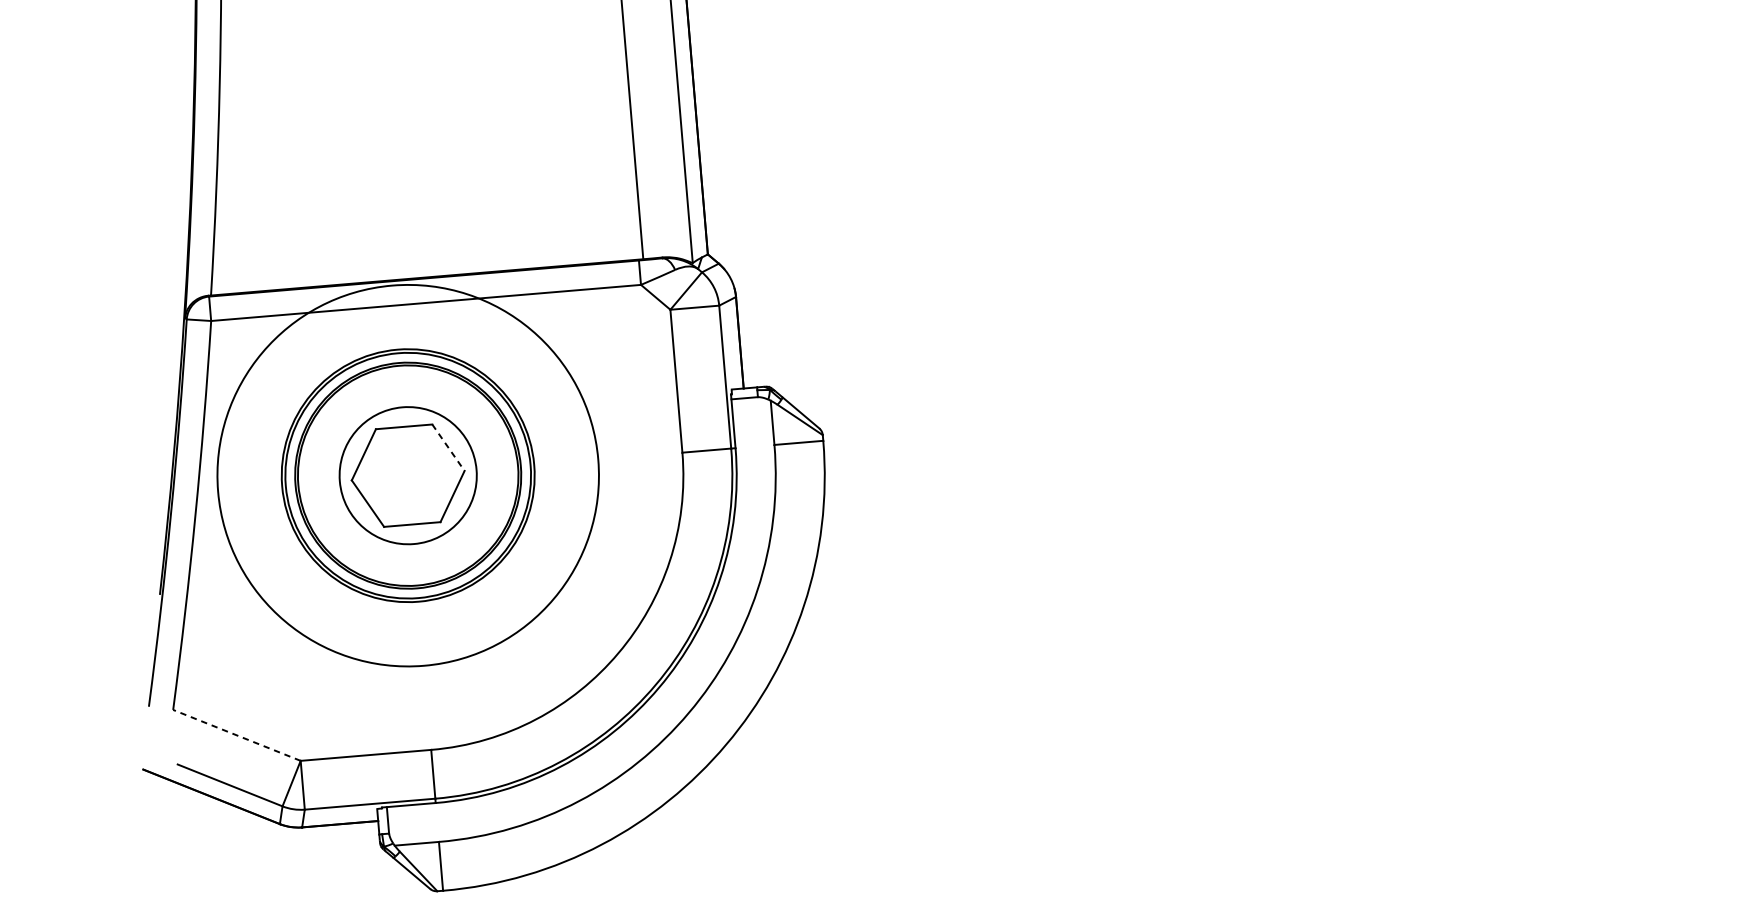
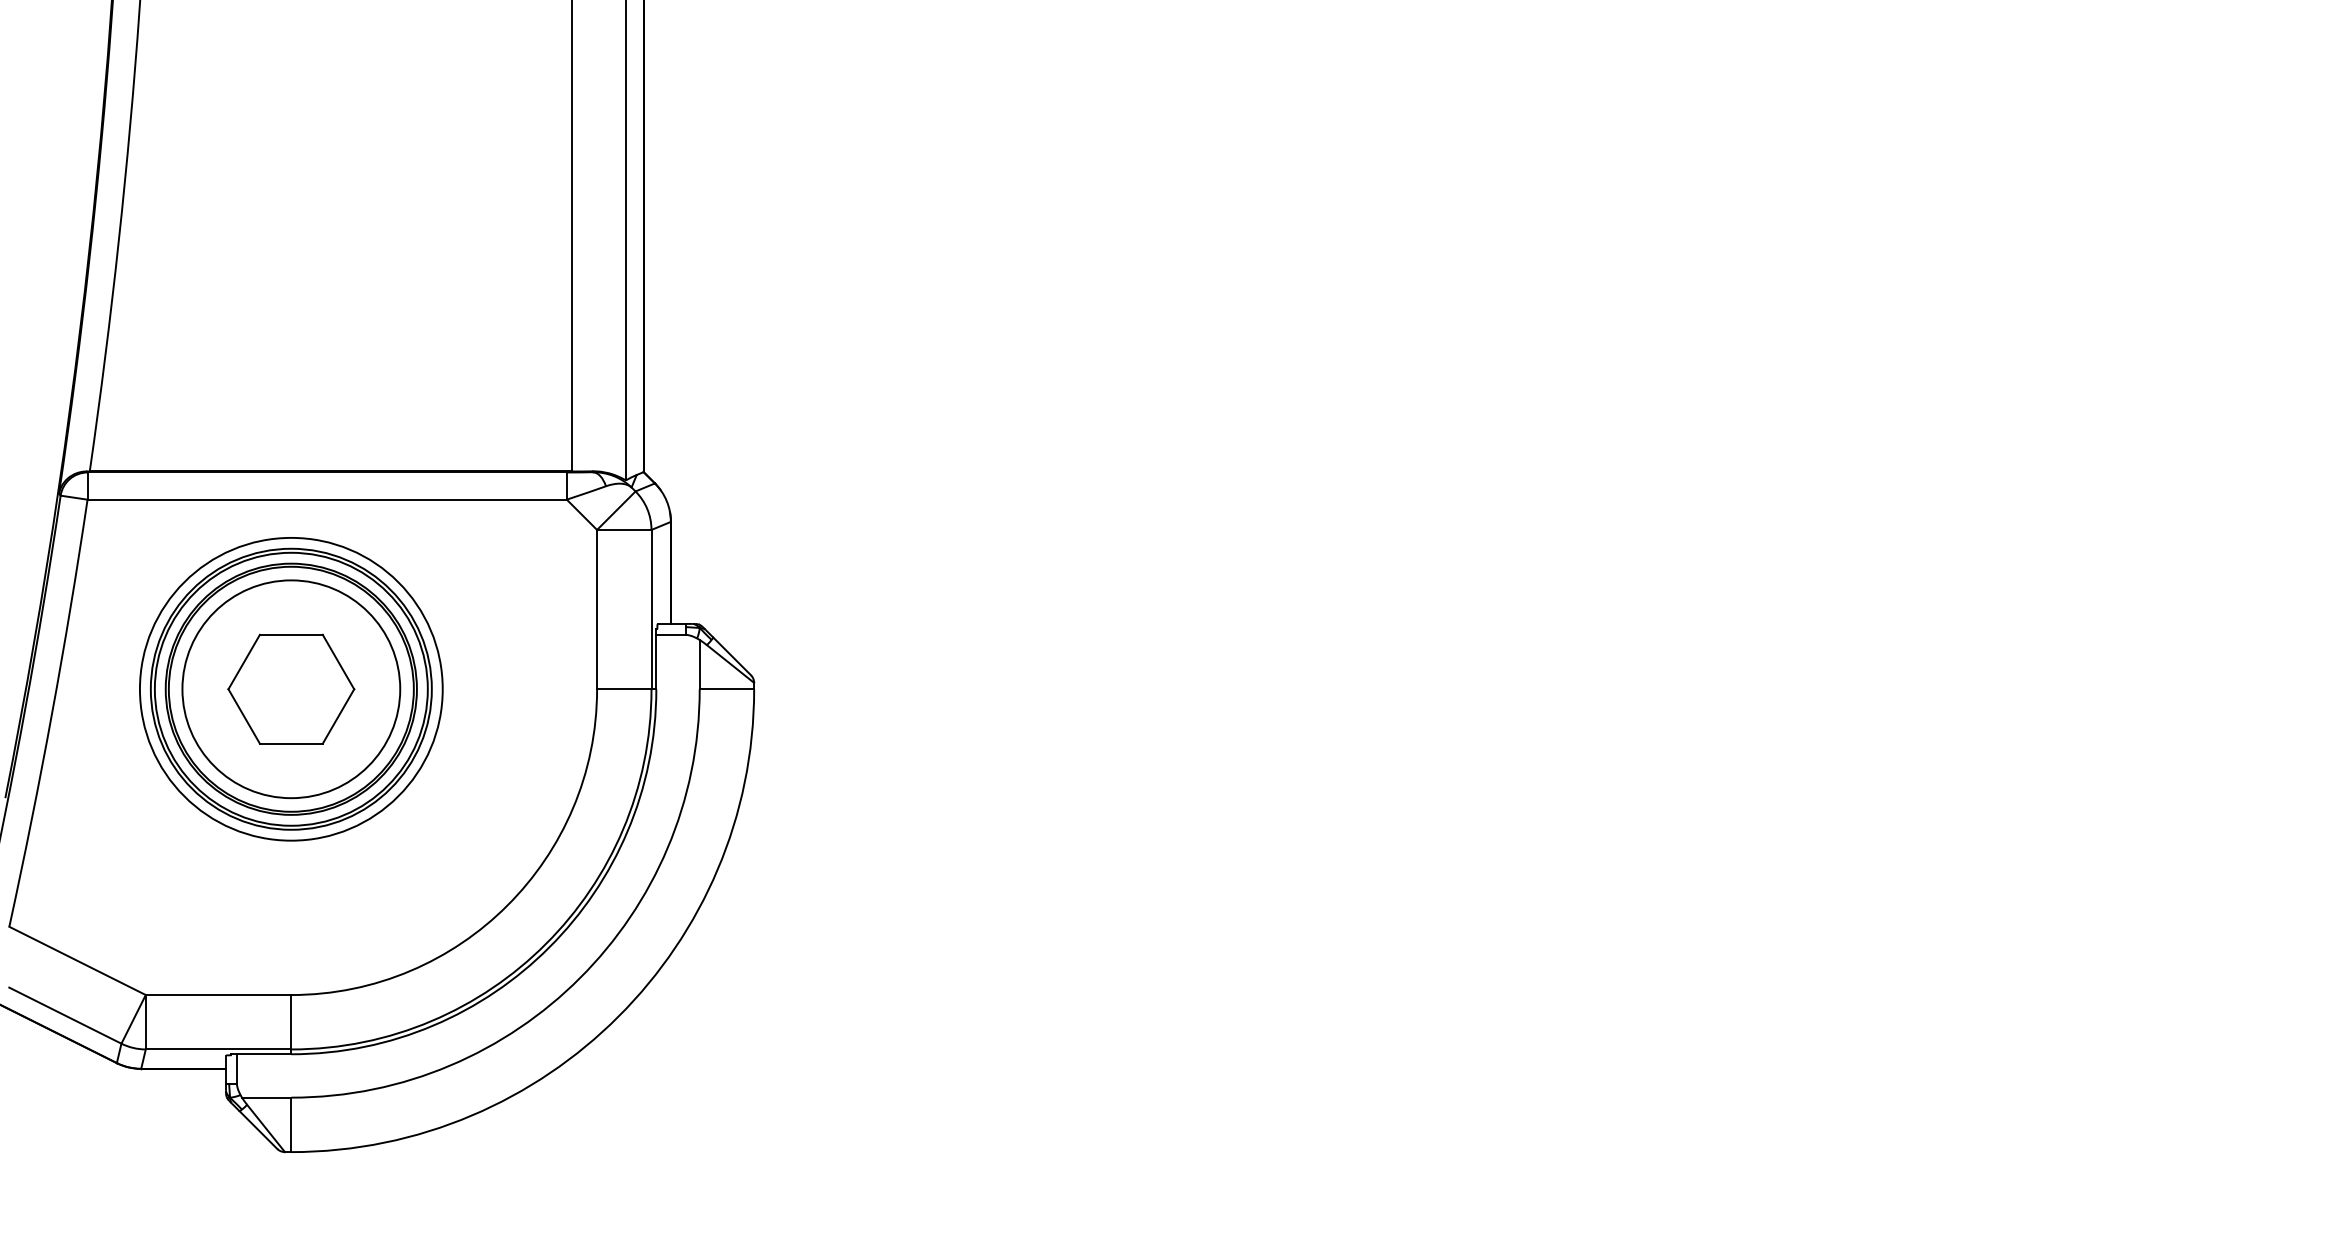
line: (448, 448) -> (338, 662), dashed -> solid
circle: (407, 475) -> (290, 688), size x0.71
circle: (408, 475) -> (291, 689), size x1.43
line: (236, 735) -> (77, 960), dashed -> solid

